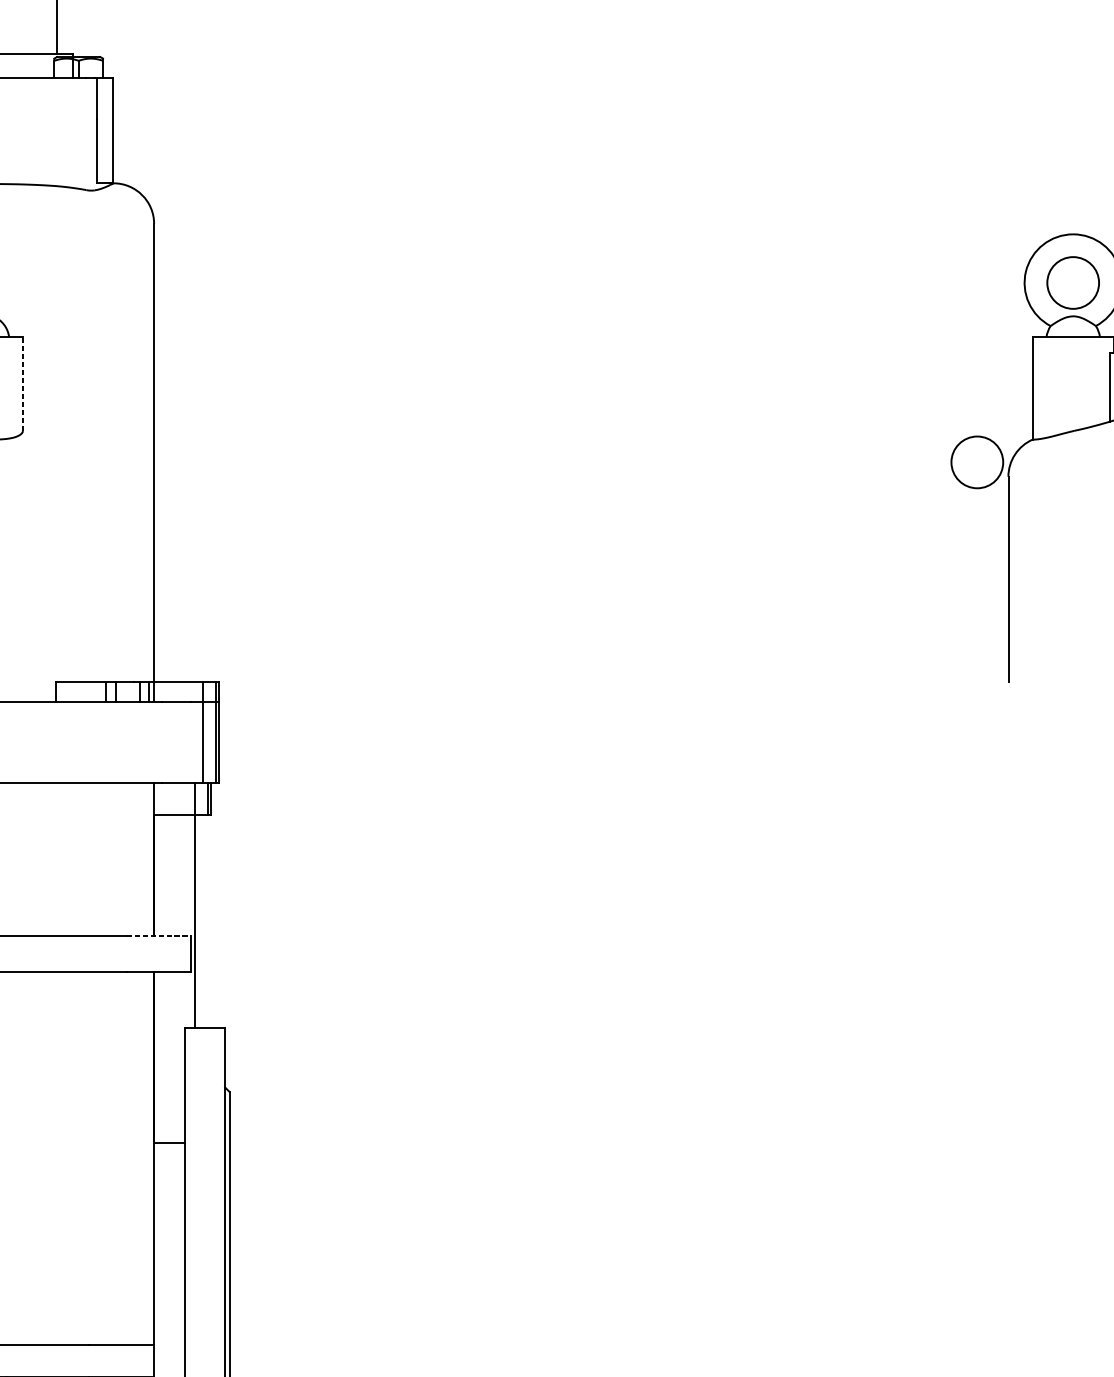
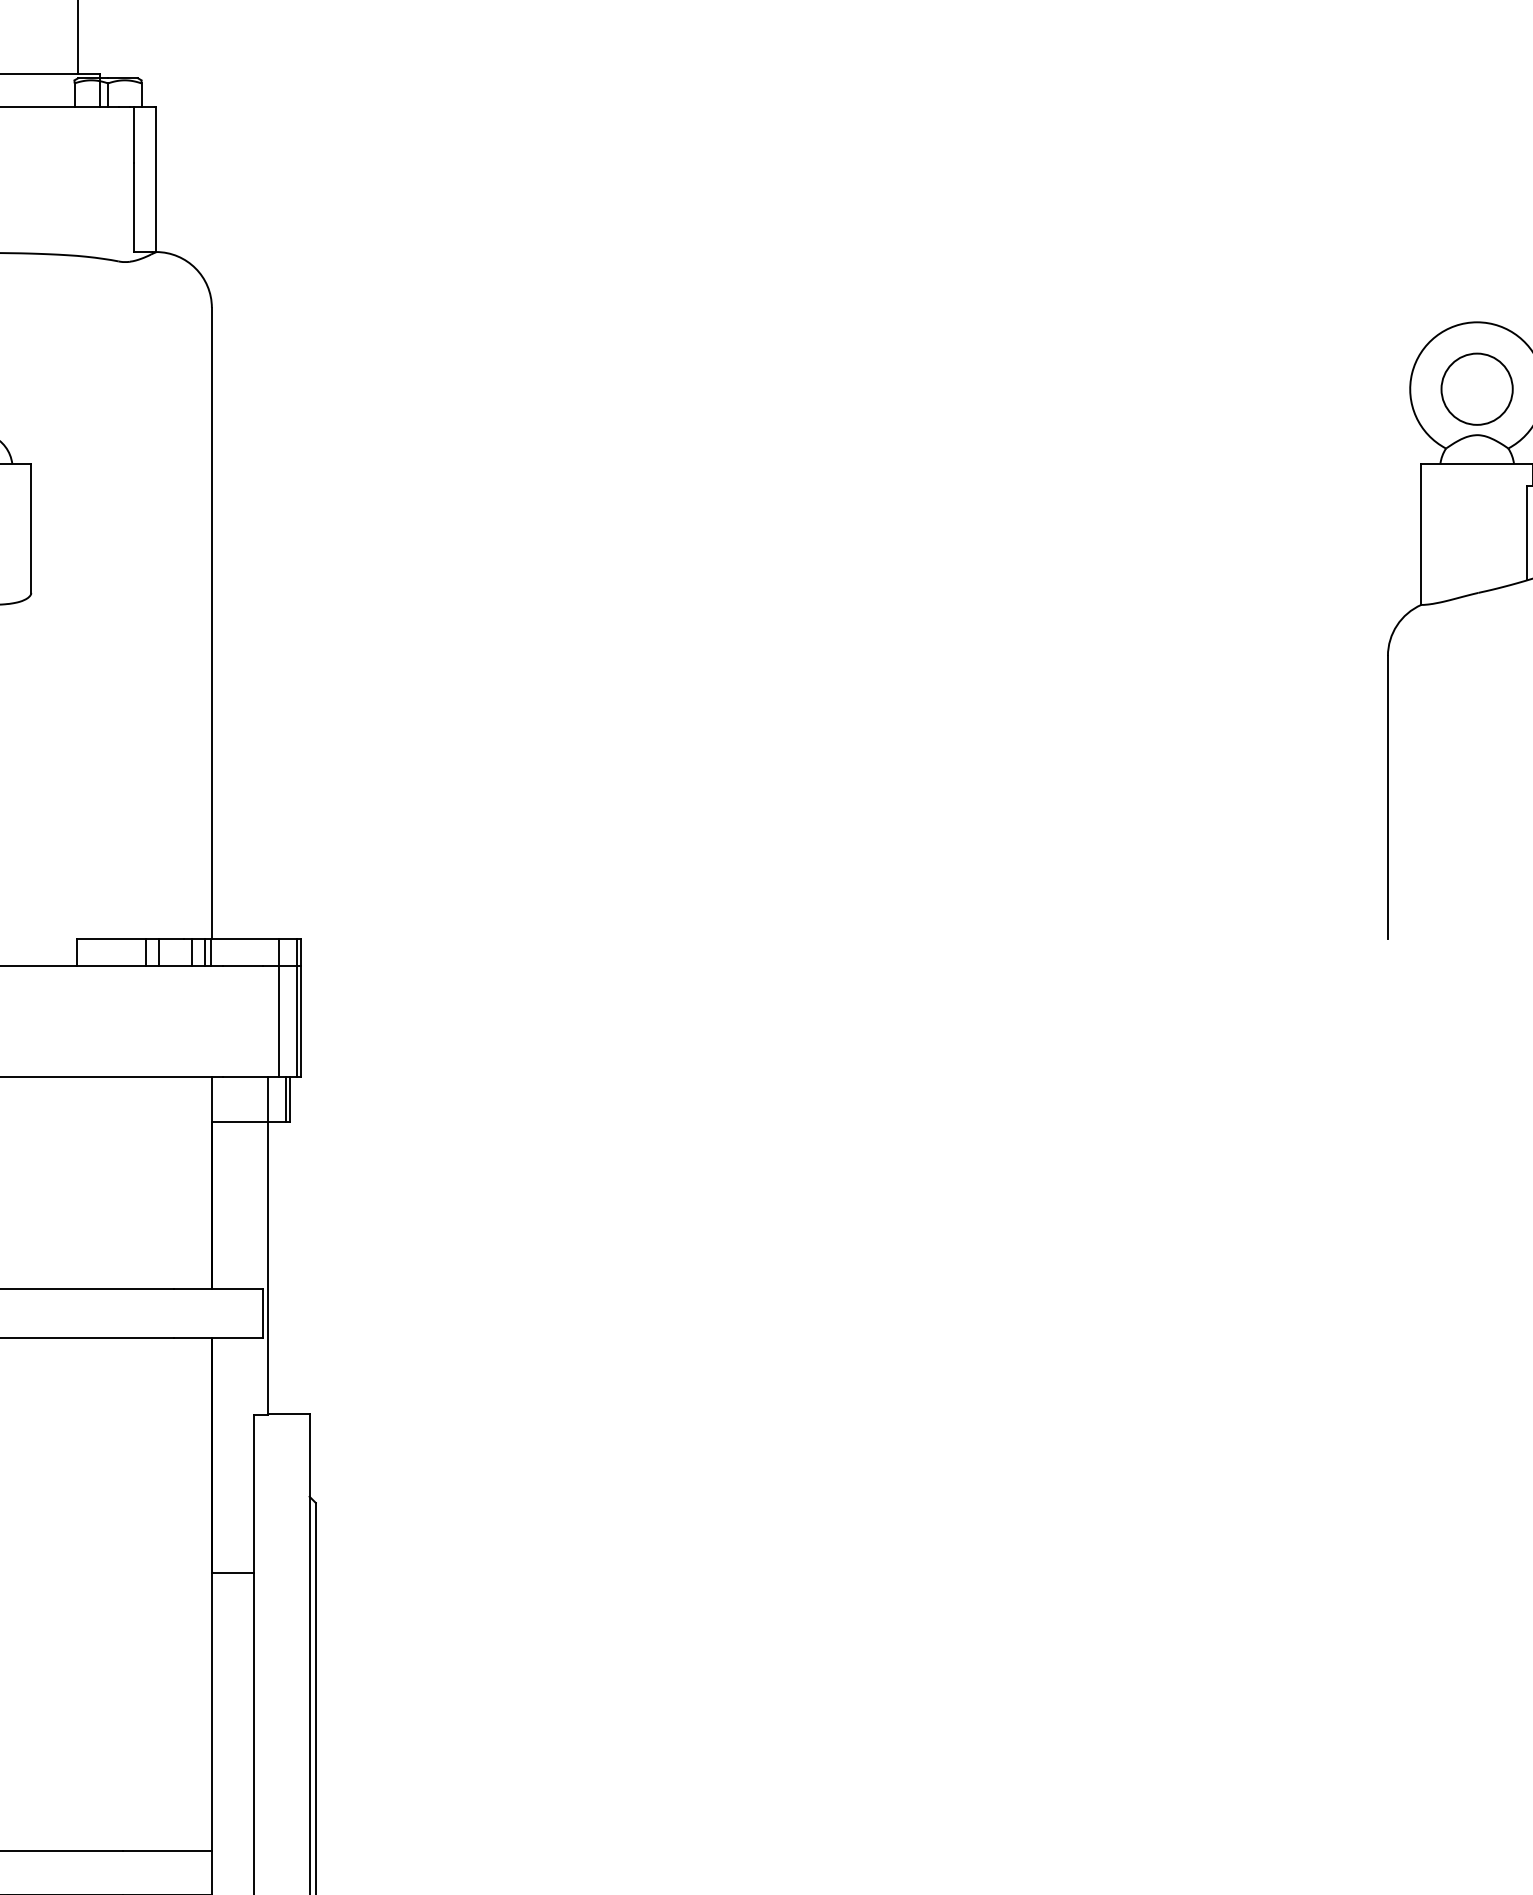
line: (23, 384) -> (31, 528), dashed -> solid
circle: (976, 461) -> (1344, 635), removed
line: (158, 936) -> (218, 1288), dashed -> solid

